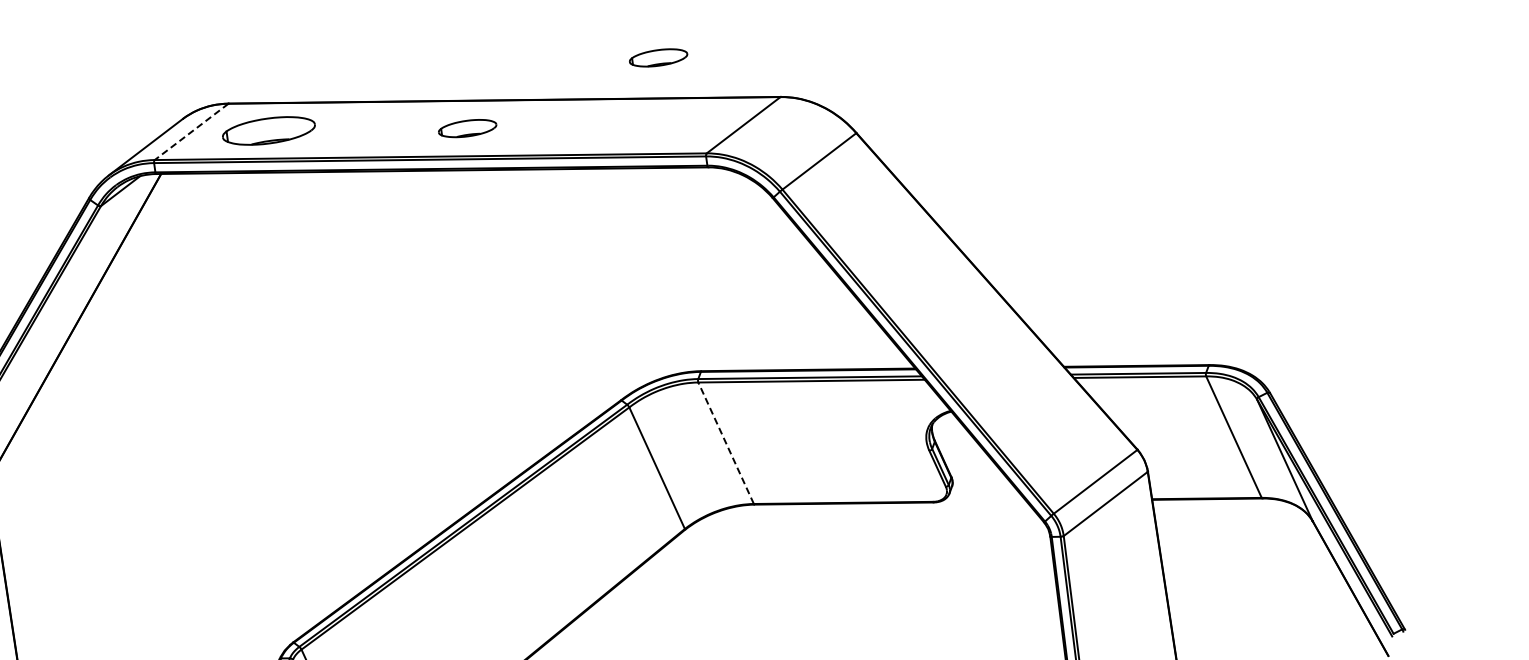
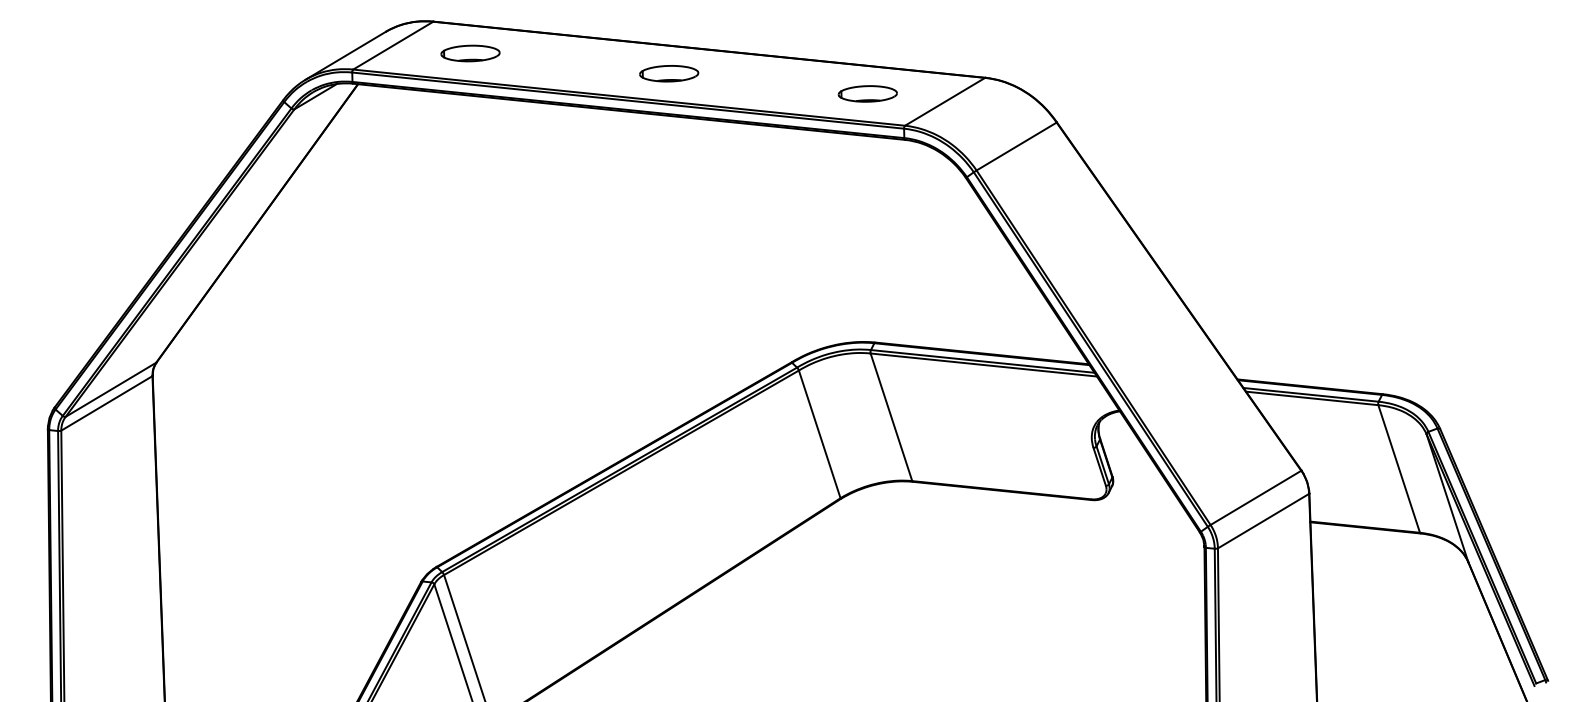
part: (658, 57) -> (867, 93), moved
part: (268, 130) -> (470, 53), size x0.62
line: (191, 131) -> (393, 45), dashed -> solid
line: (726, 442) -> (891, 416), dashed -> solid

